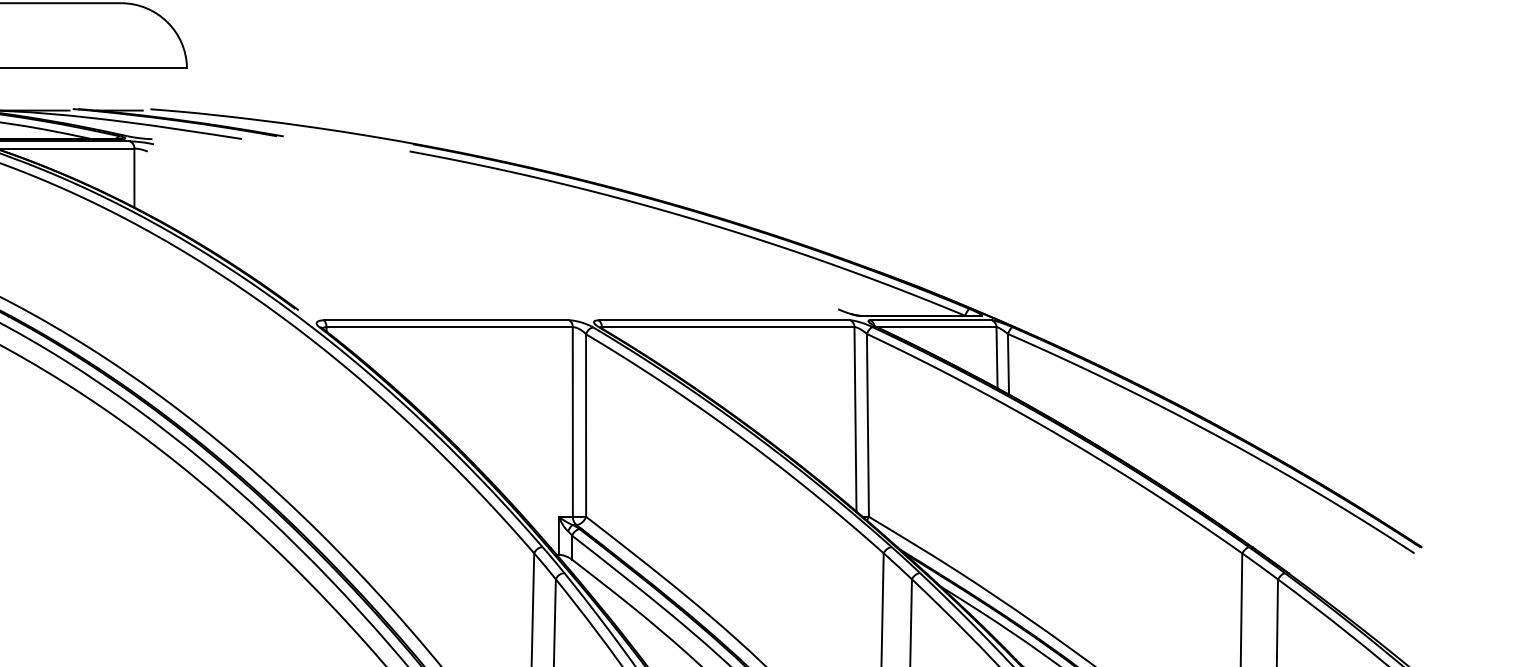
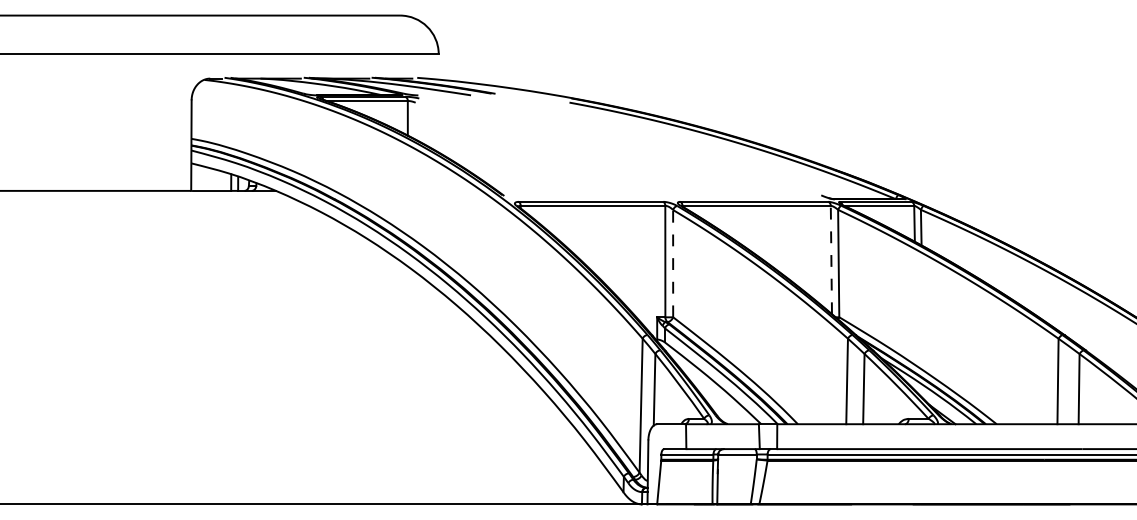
line: (855, 418) -> (831, 259), solid -> dashed
line: (586, 425) -> (673, 263), solid -> dashed

